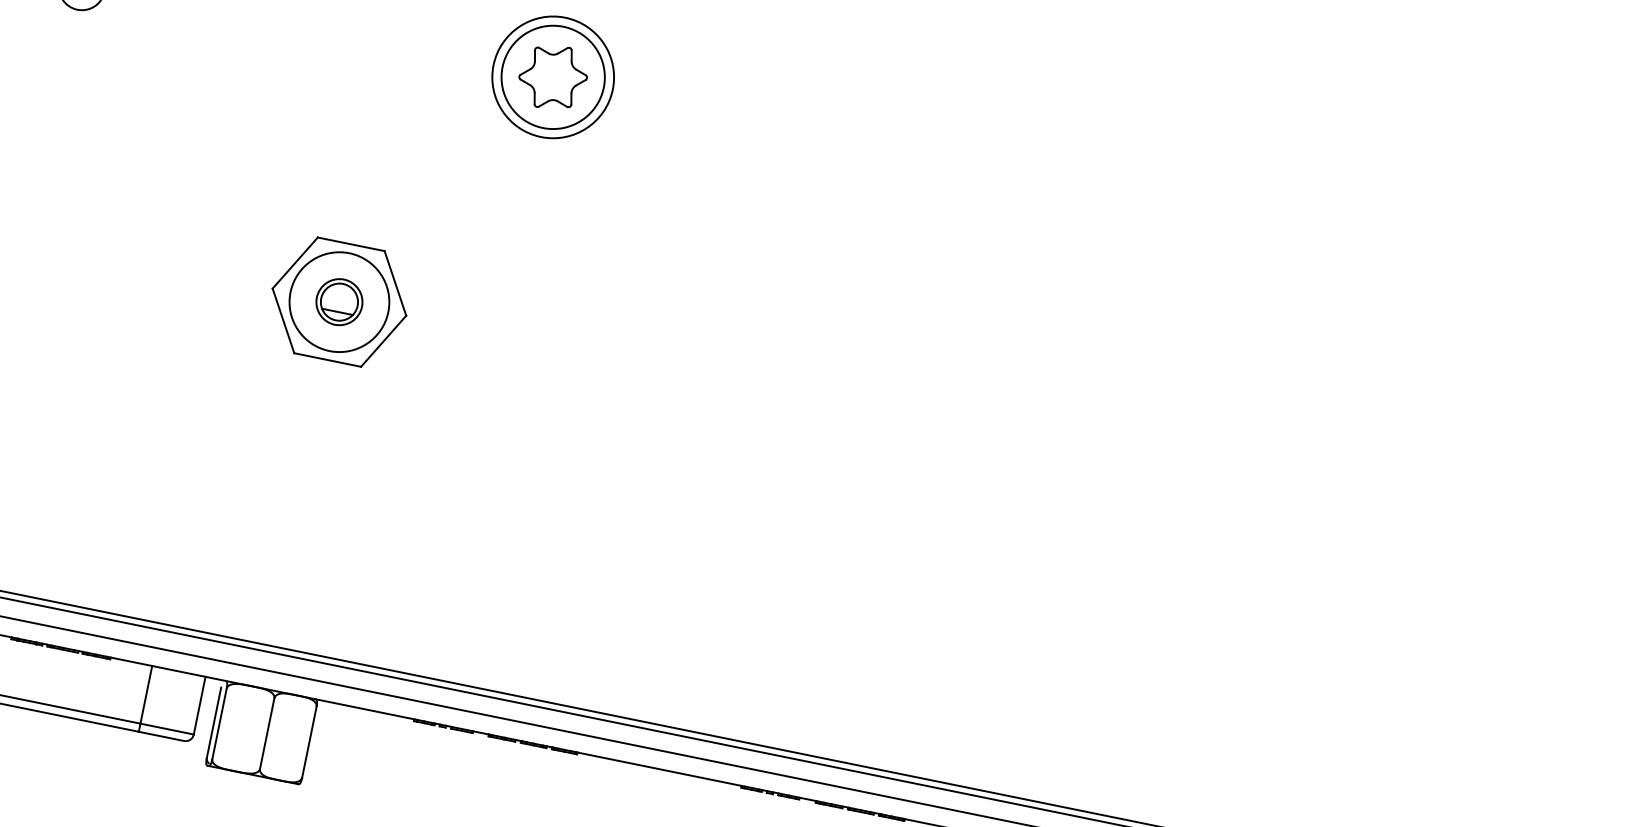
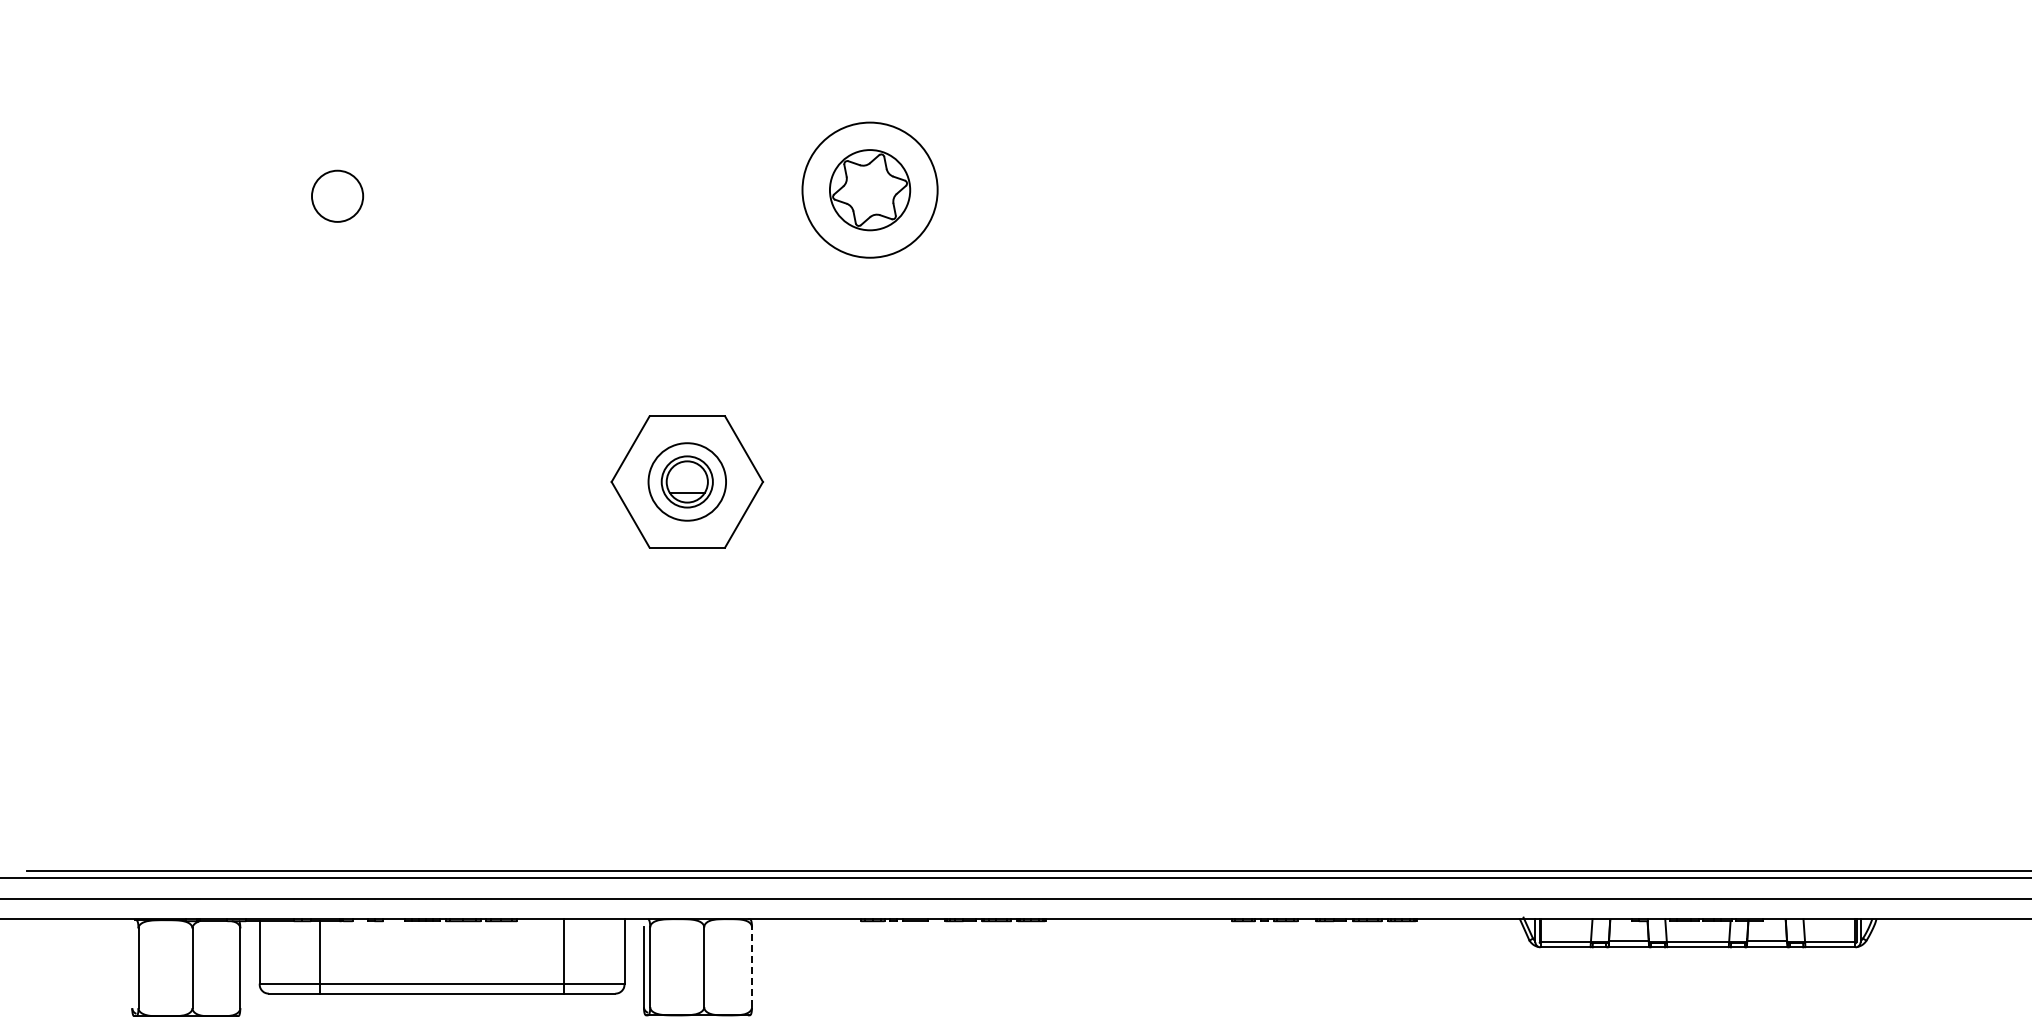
circle: (552, 76) -> (869, 189), size x0.7
circle: (338, 301) -> (686, 481), size x0.7
line: (309, 742) -> (752, 967), solid -> dashed

